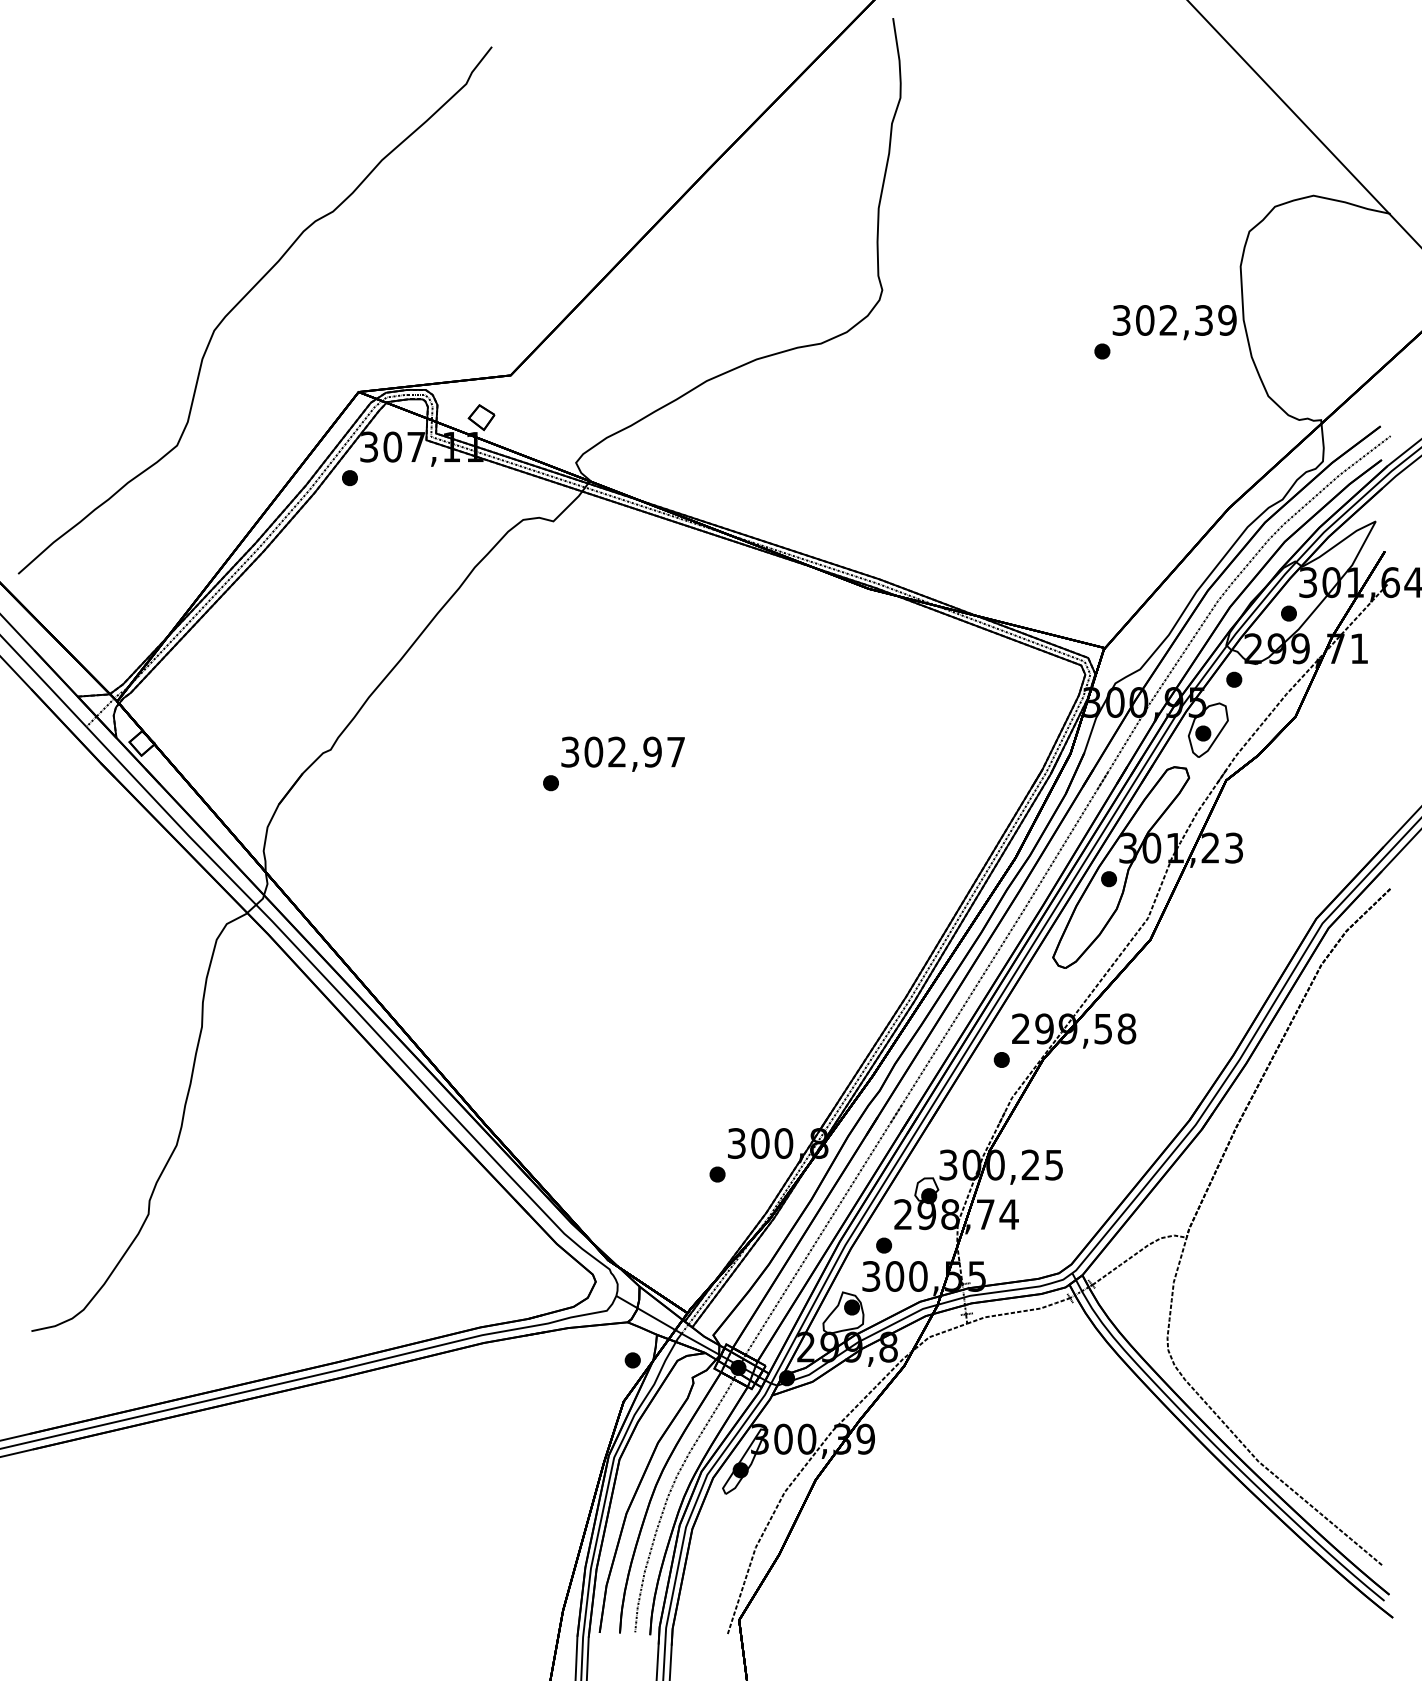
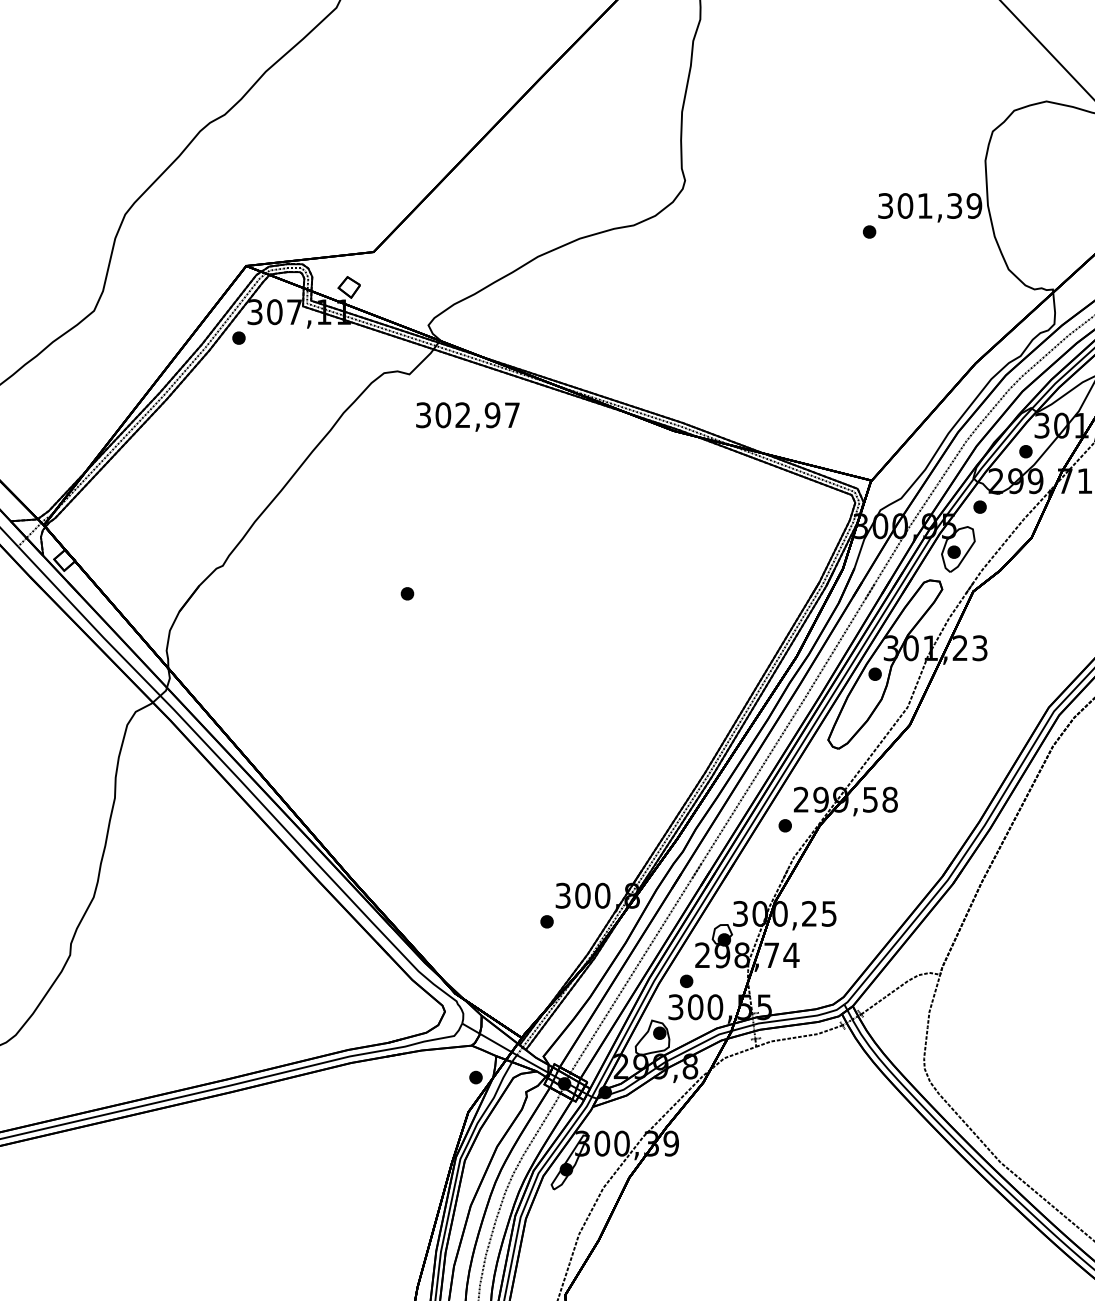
text: (1168, 320) -> (924, 206), 302,39 -> 301,39
text: (622, 753) -> (467, 416), moved

